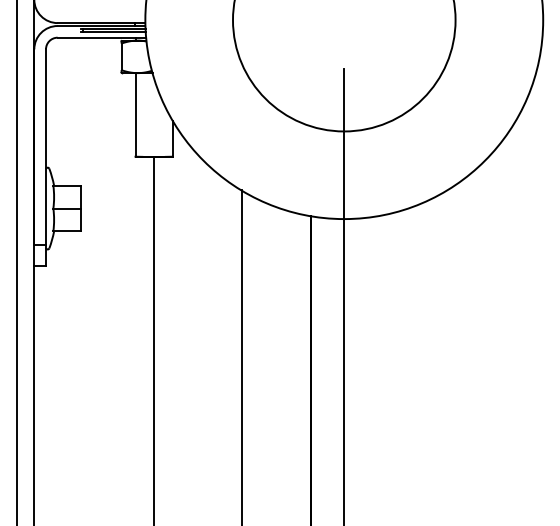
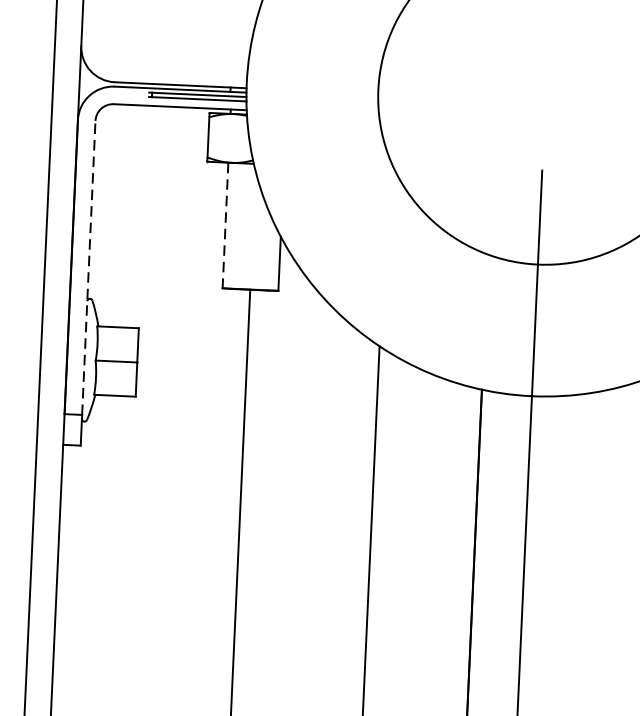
line: (135, 114) -> (225, 224), solid -> dashed
line: (46, 147) -> (89, 268), solid -> dashed

